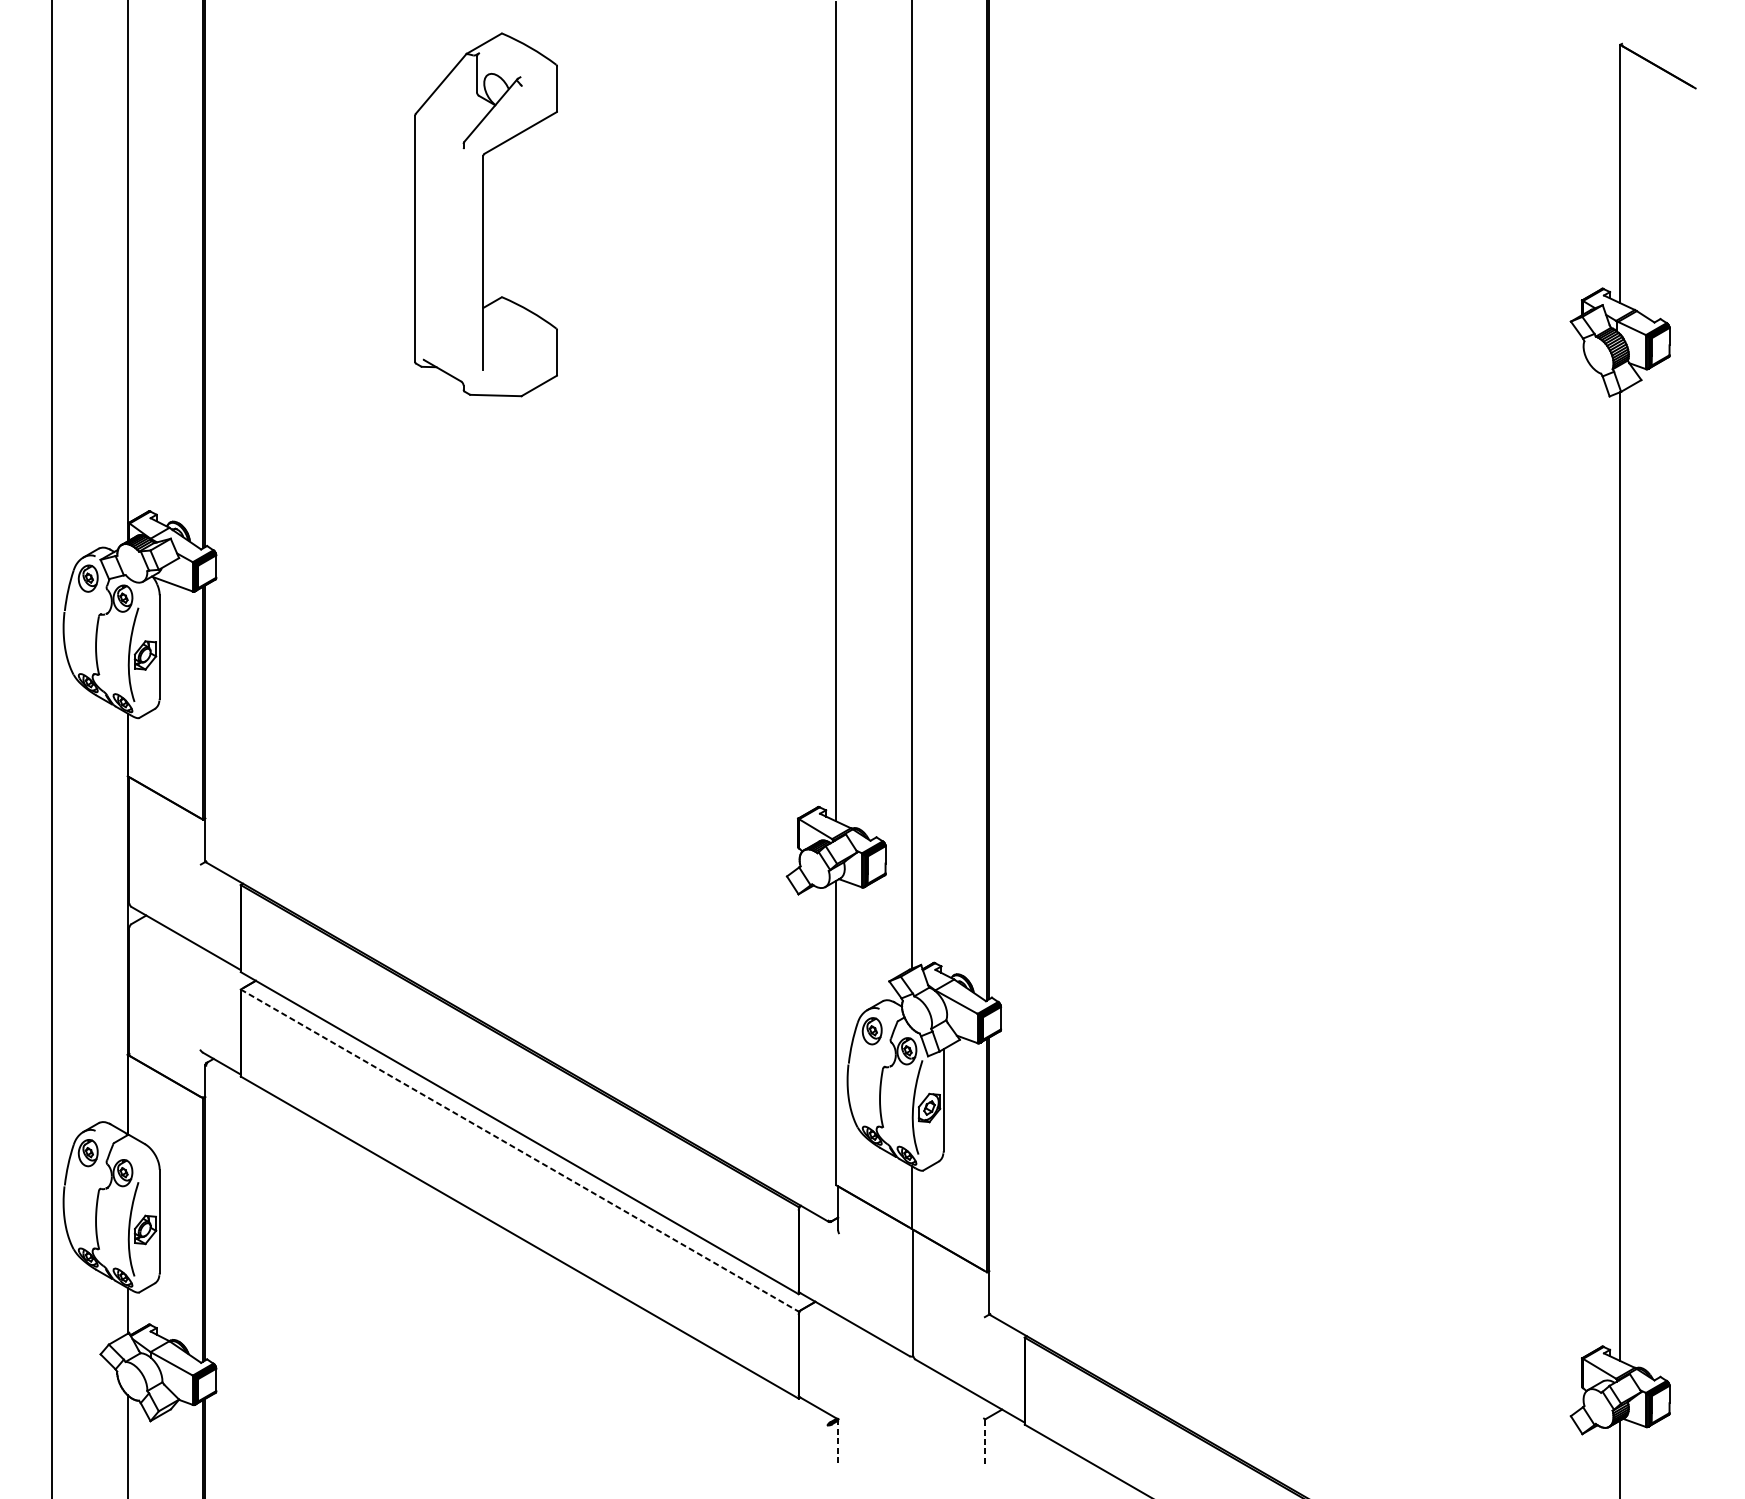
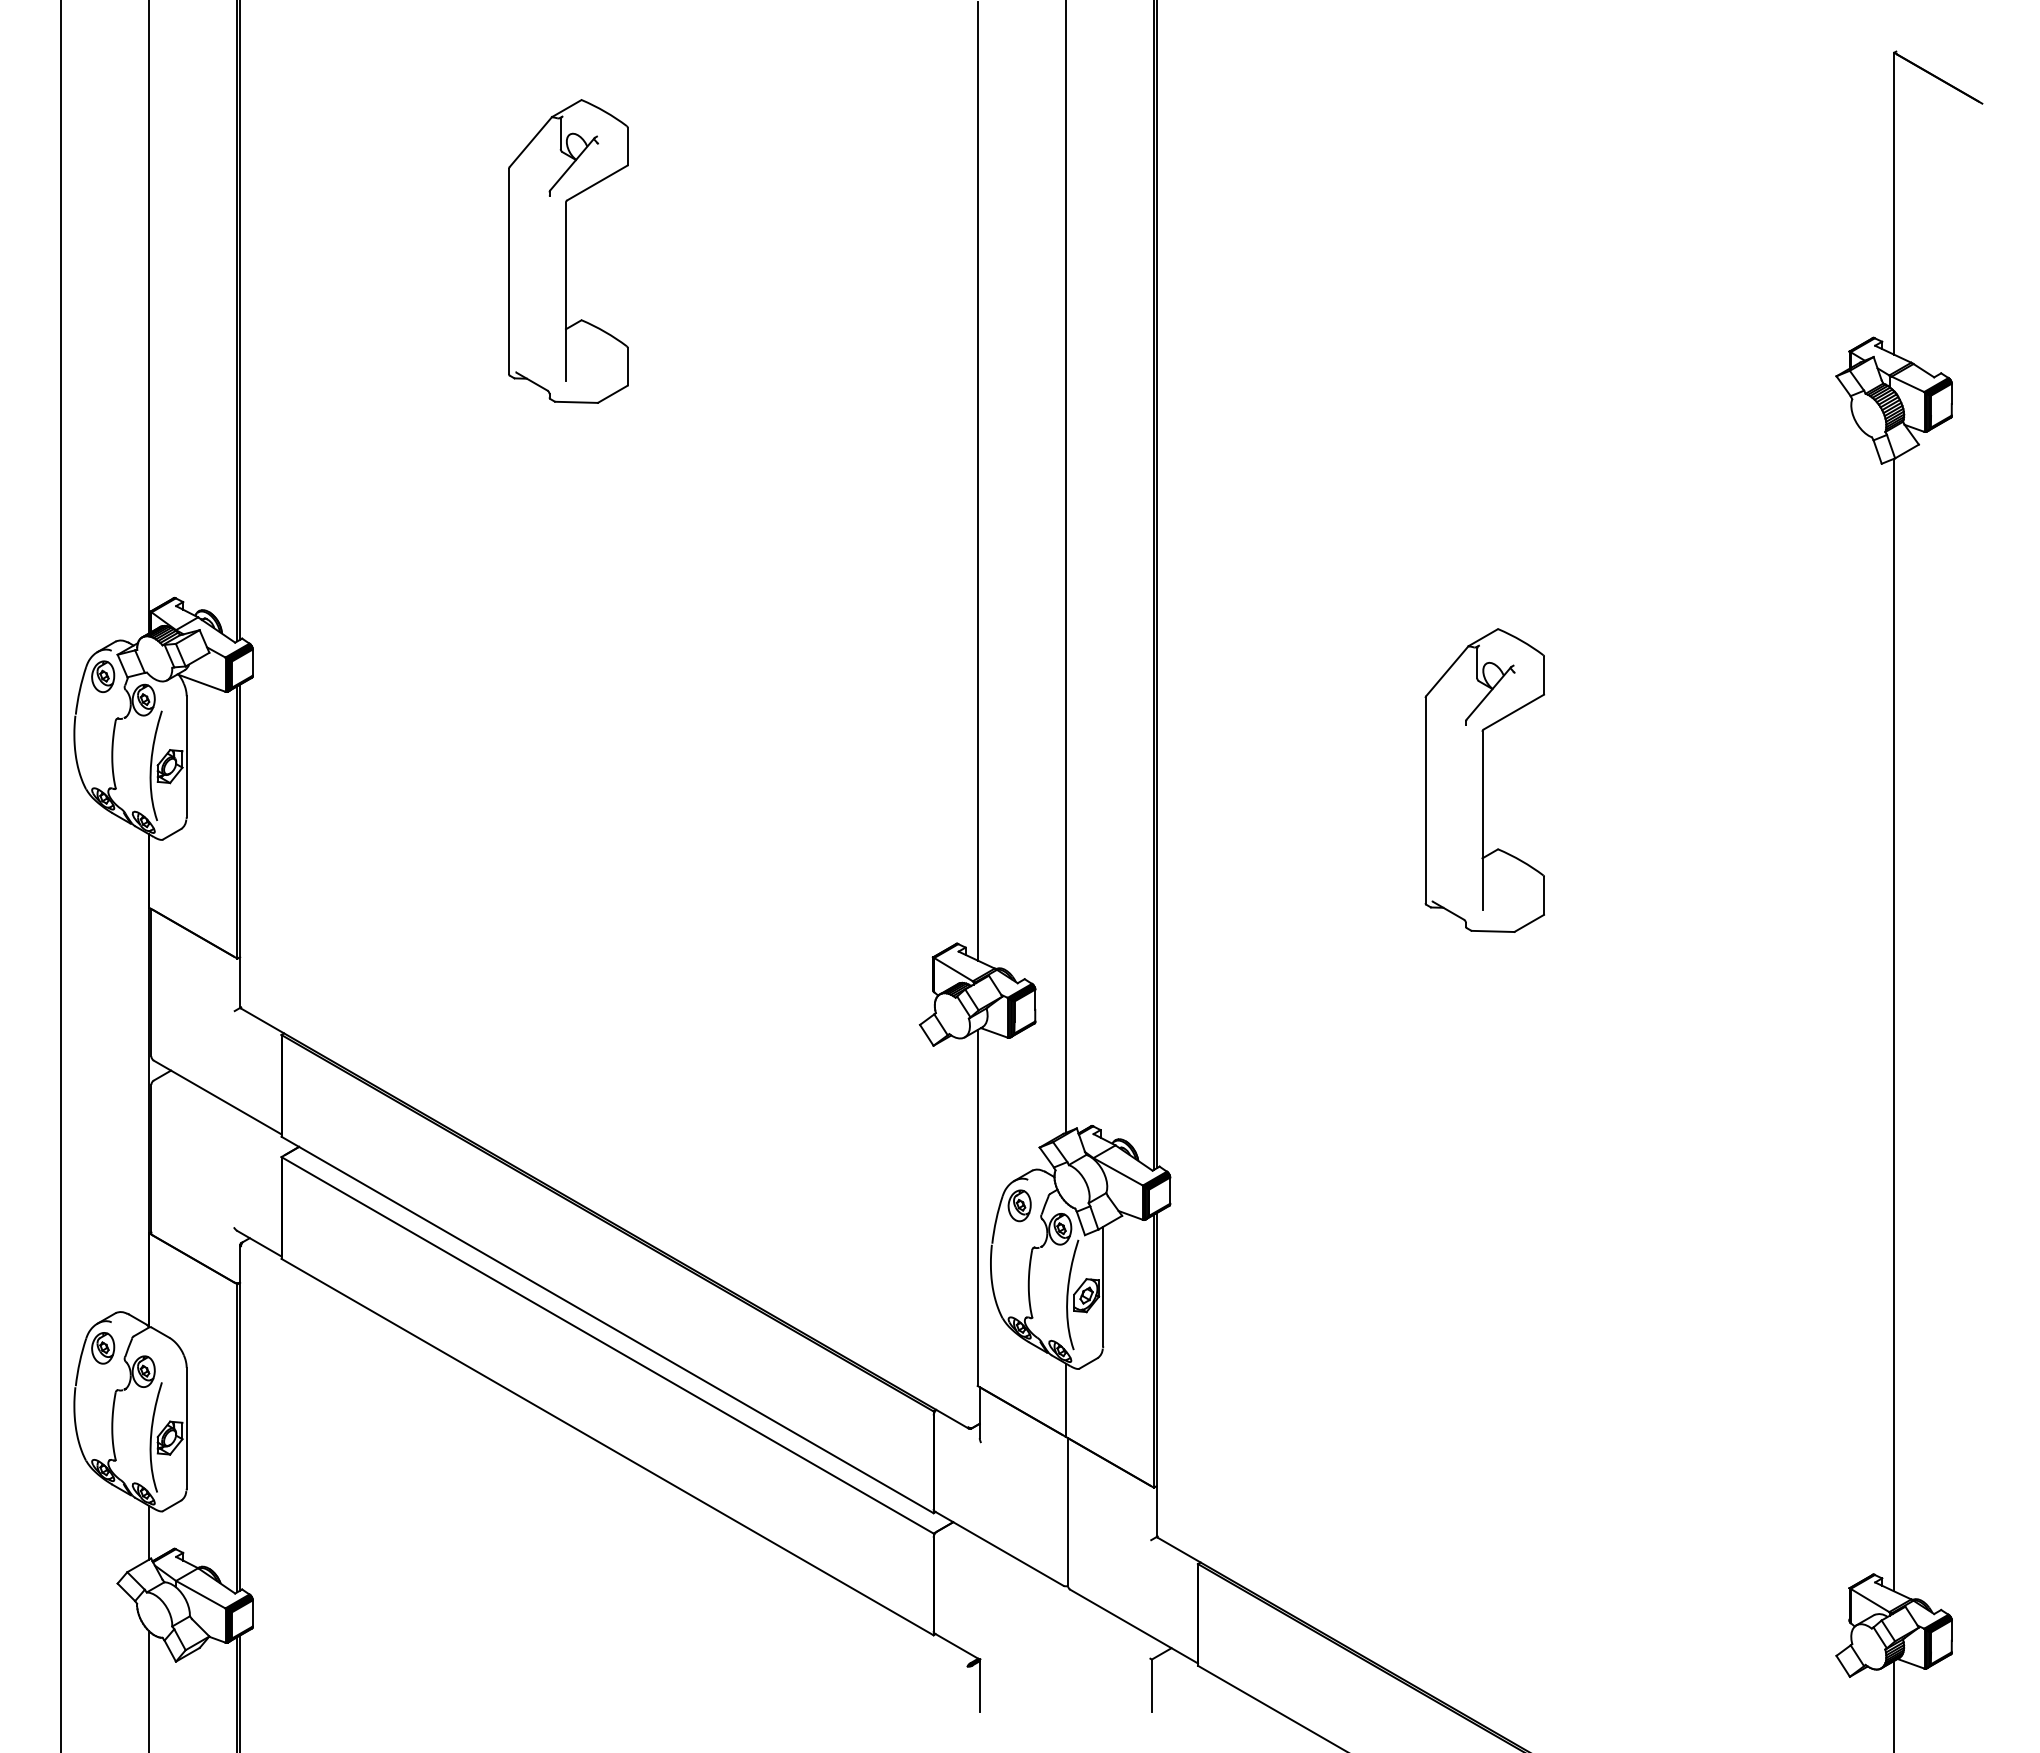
part: (486, 214) -> (568, 251), size x0.71
part: (1269, 667) -> (1484, 780), added
line: (519, 1150) -> (607, 1345), dashed -> solid
line: (984, 1441) -> (1151, 1685), dashed -> solid
line: (837, 1442) -> (979, 1686), dashed -> solid

